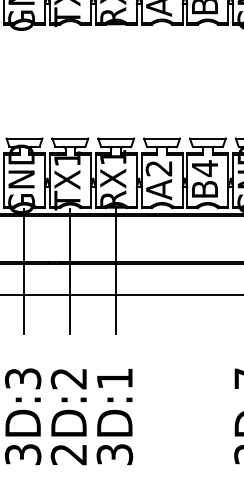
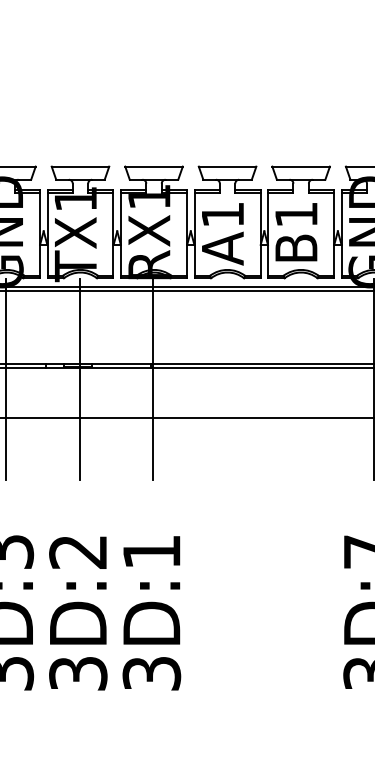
text: (158, 168) -> (221, 214), A2 -> A1
text: (204, 168) -> (295, 214), B4 -> B1
text: (69, 454) -> (79, 673), 2D:2 -> 3D:2

